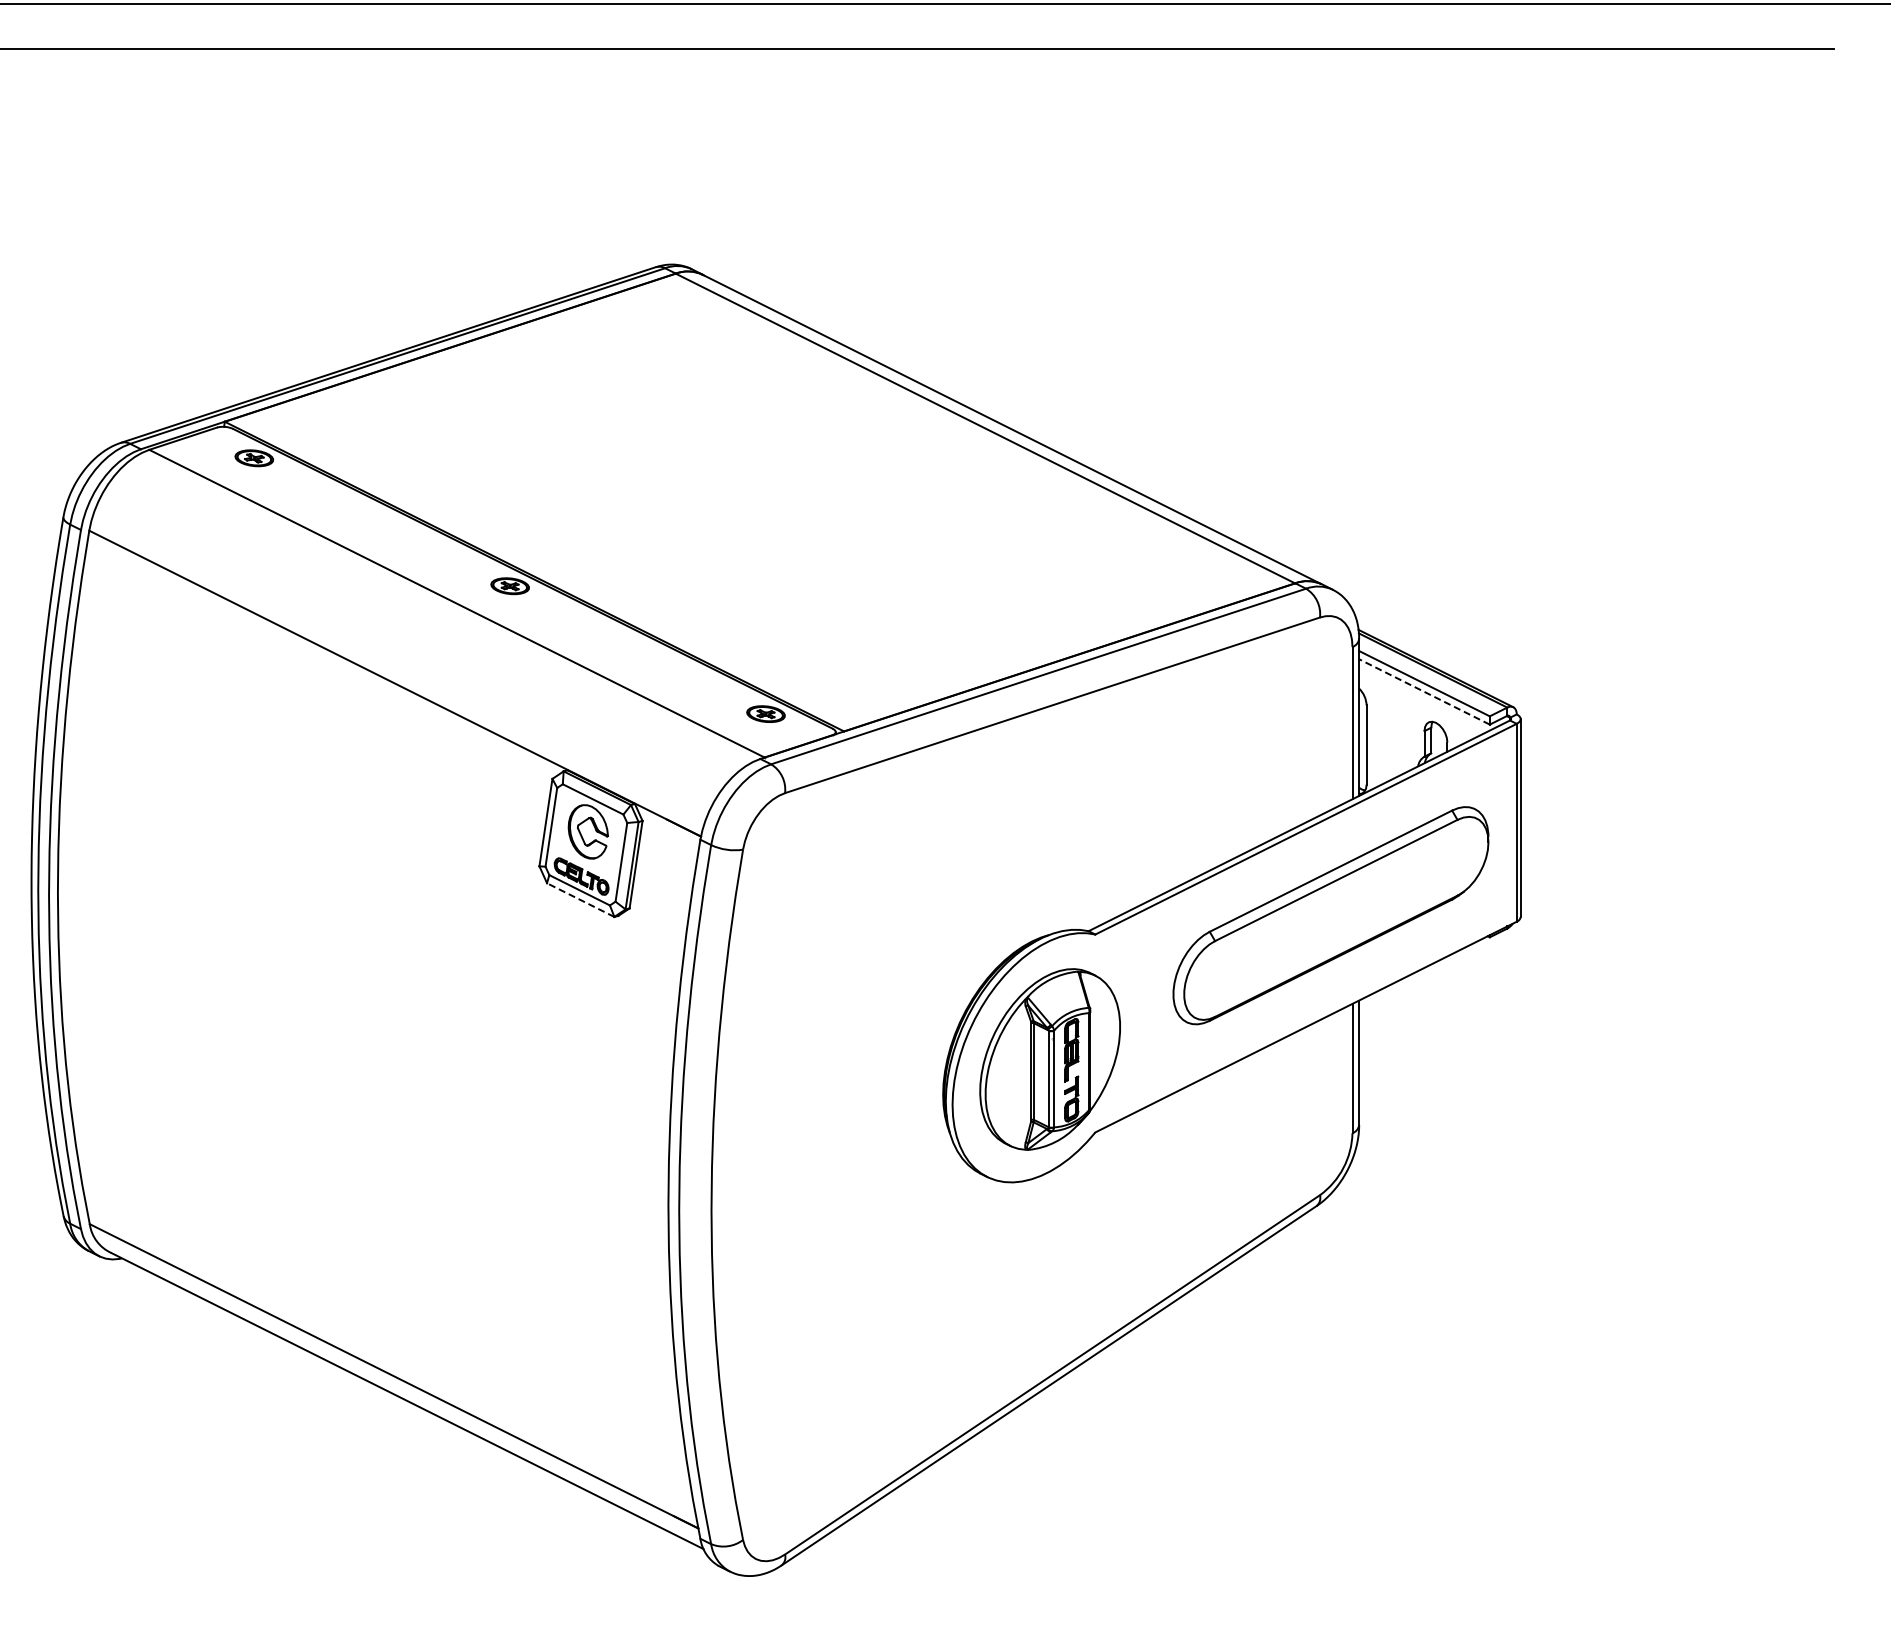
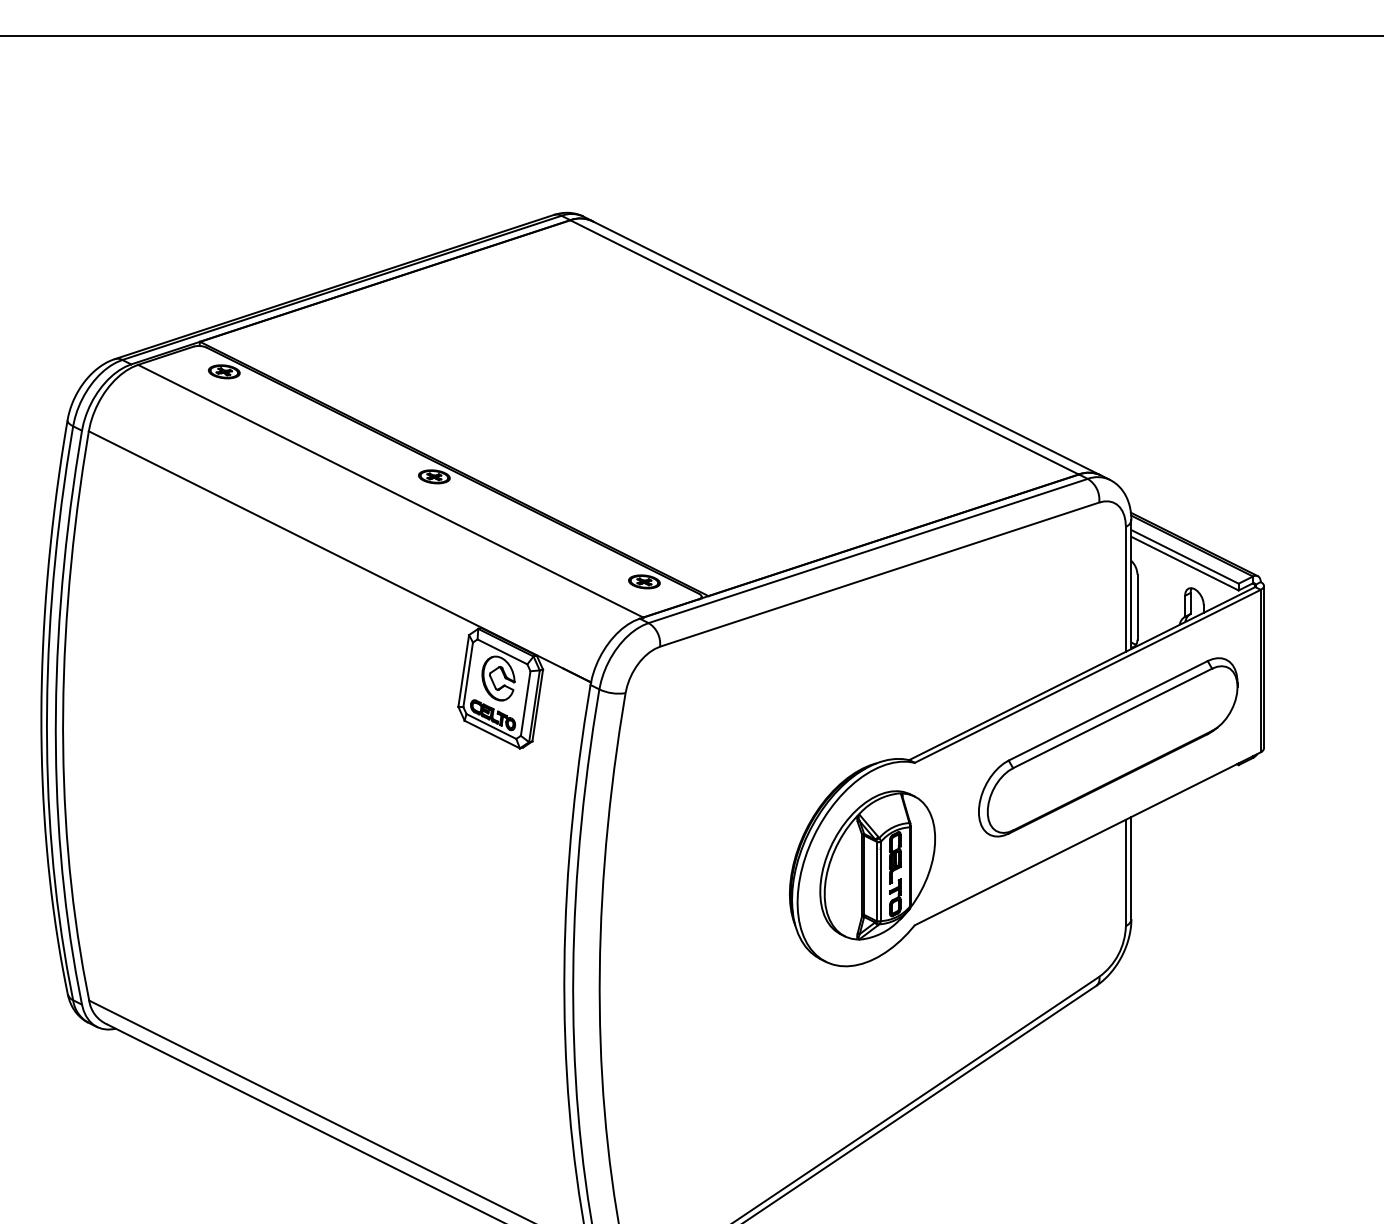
line: (1424, 691) -> (1185, 563), dashed -> solid
line: (580, 900) -> (492, 734), dashed -> solid

